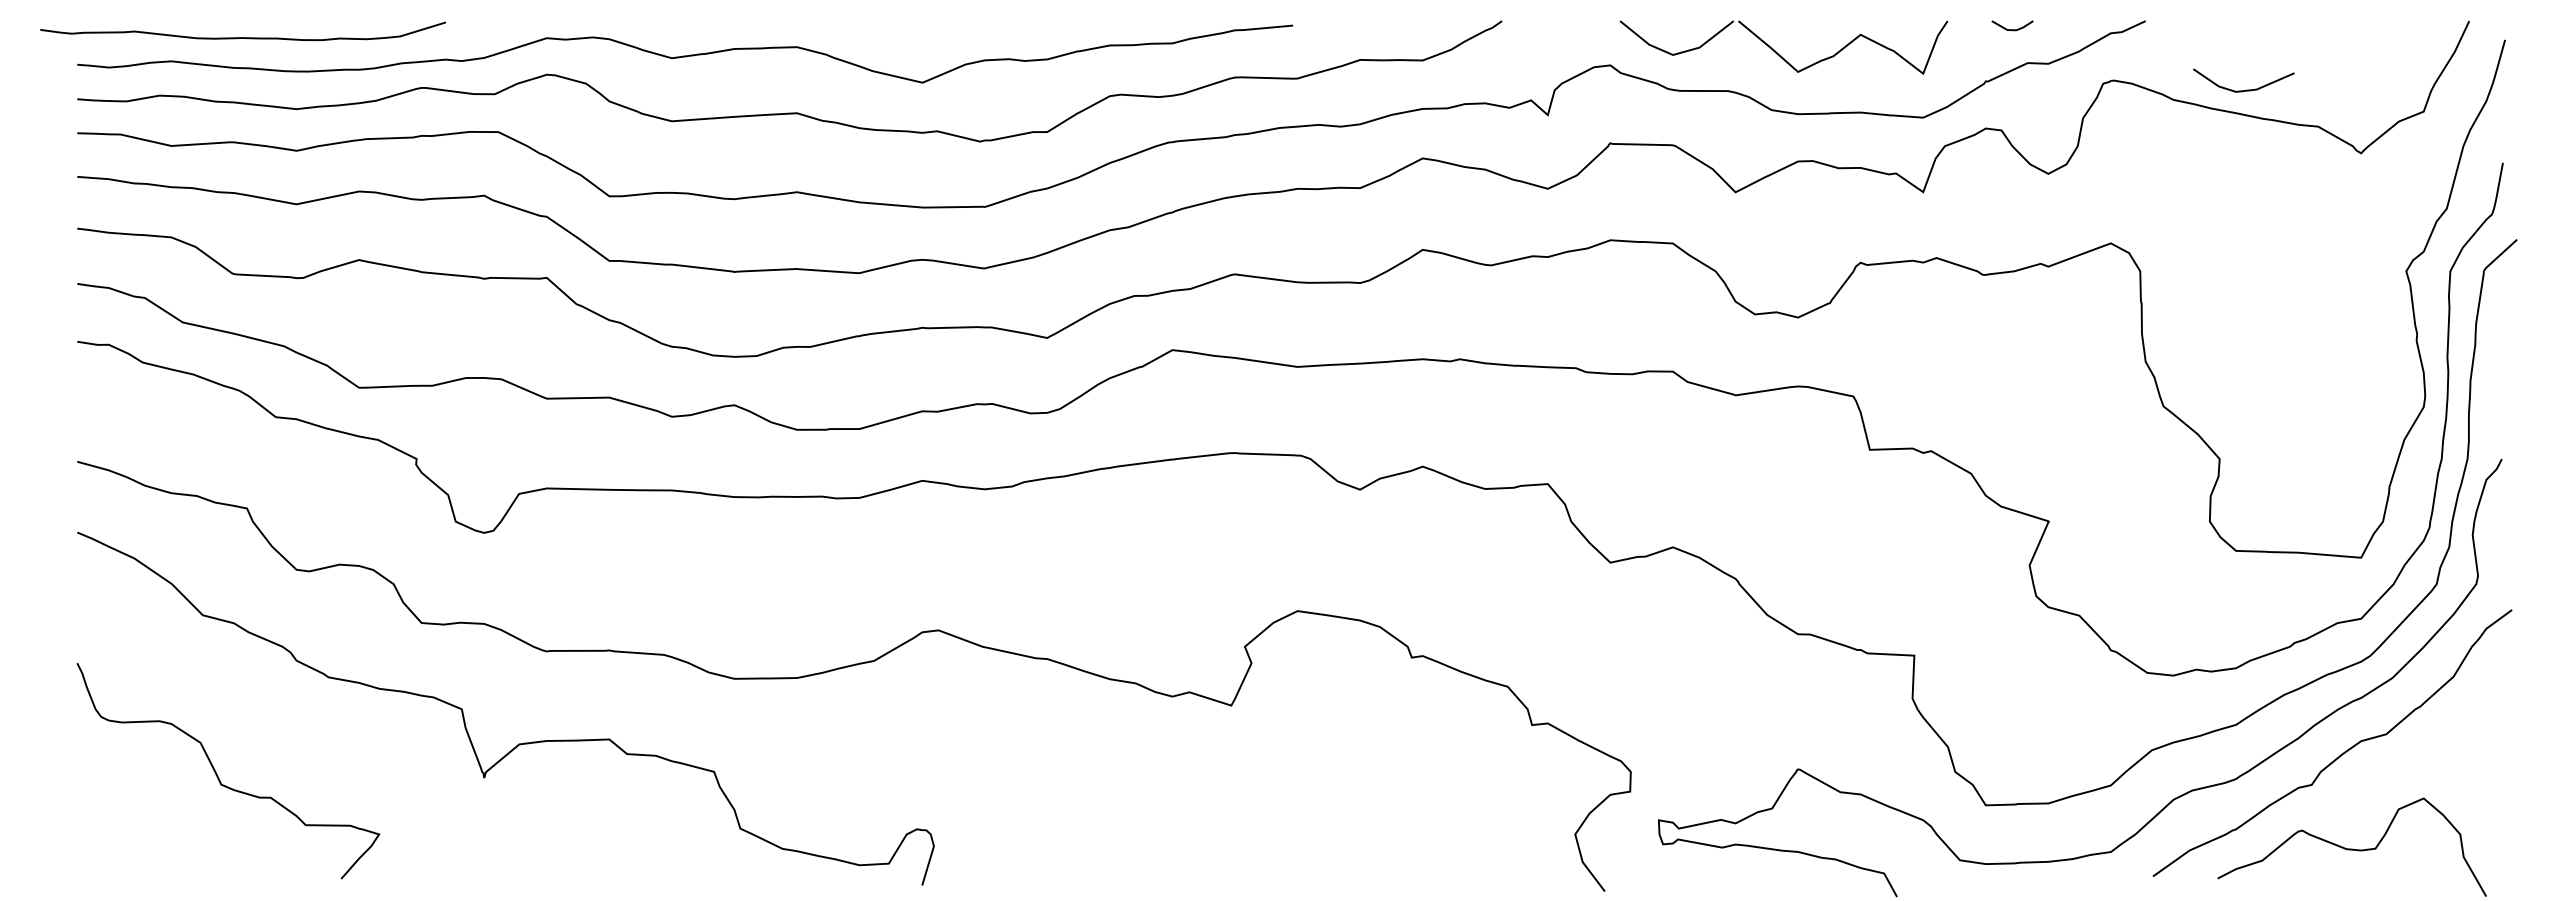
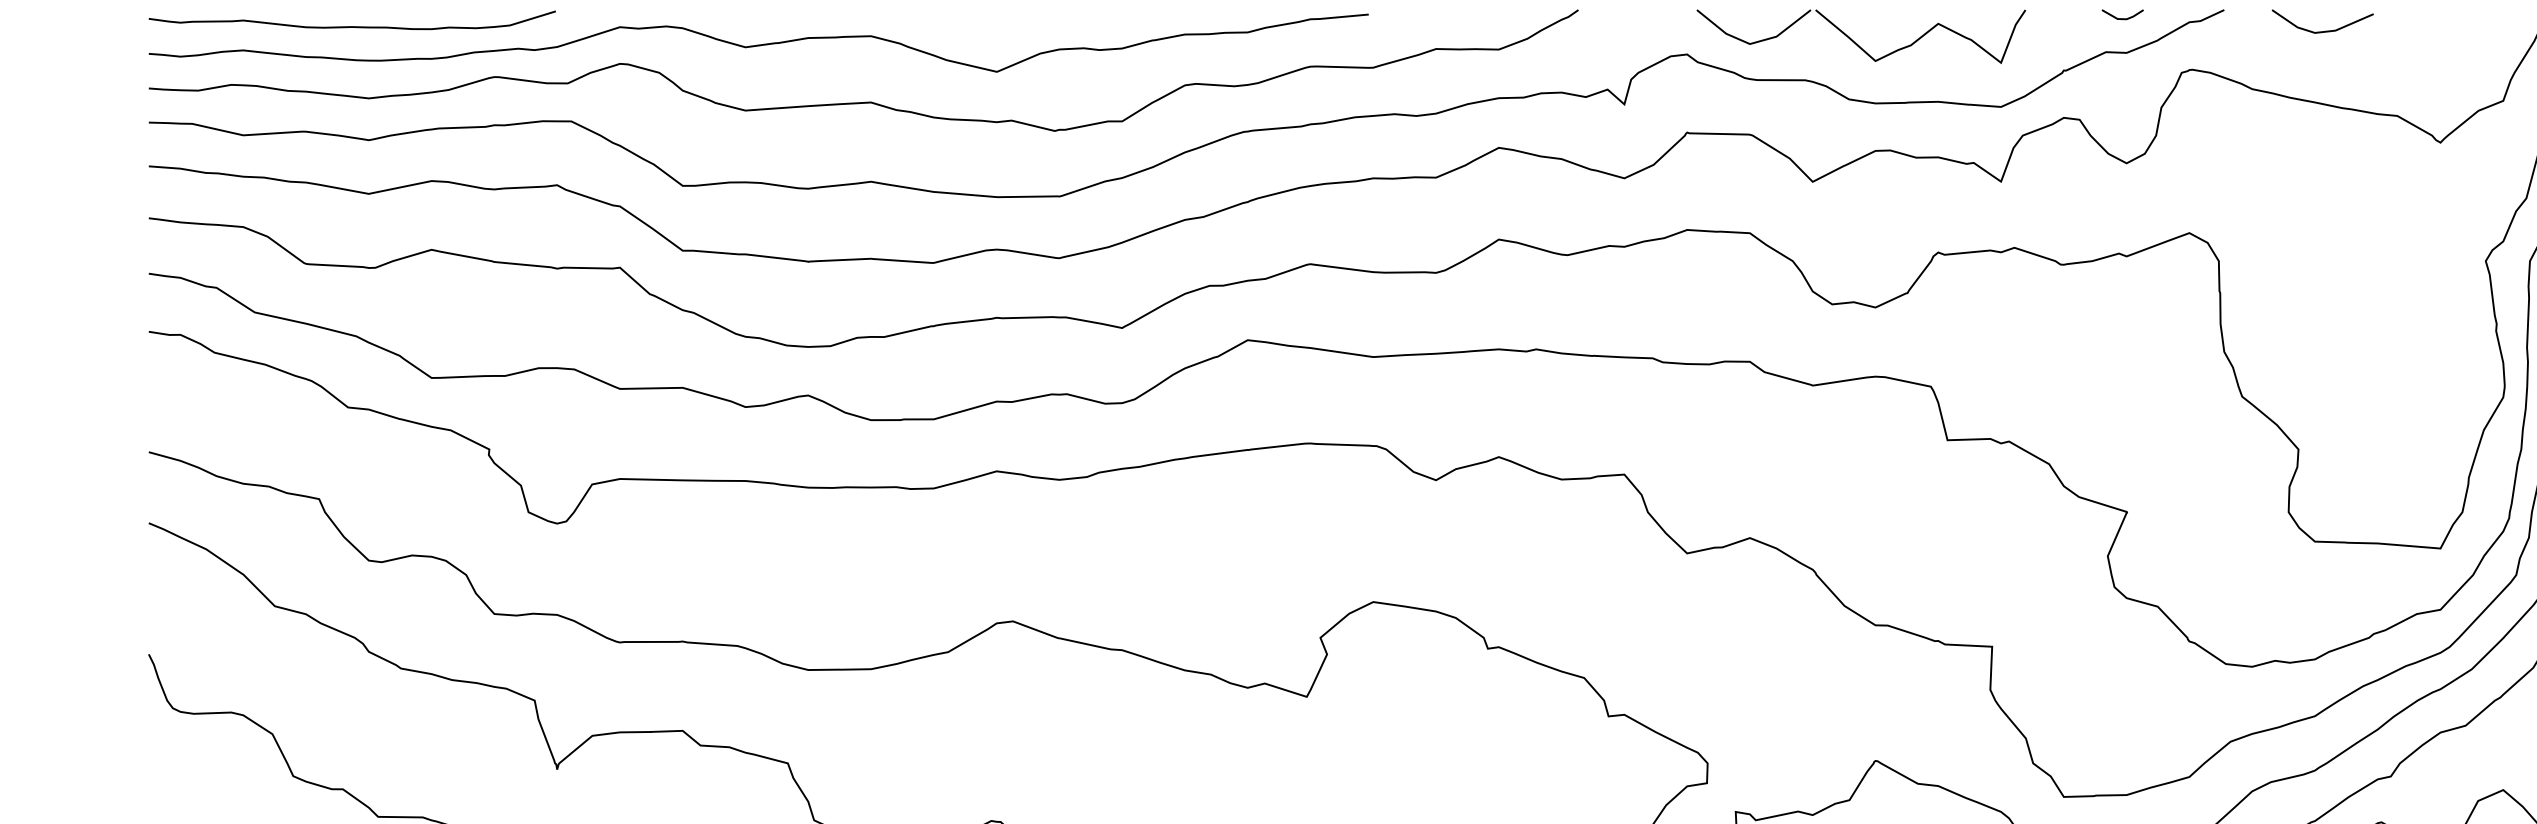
line: (2012, 29) -> (2122, 18), moved
curve: (242, 37) -> (351, 26), moved
line: (2246, 89) -> (2325, 30), moved

